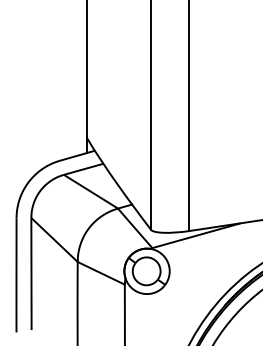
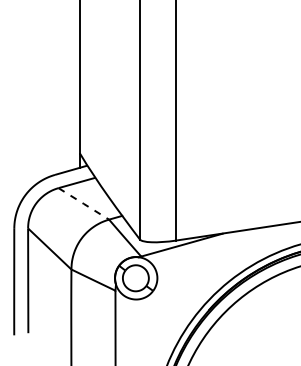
line: (90, 191) -> (83, 203), solid -> dashed

